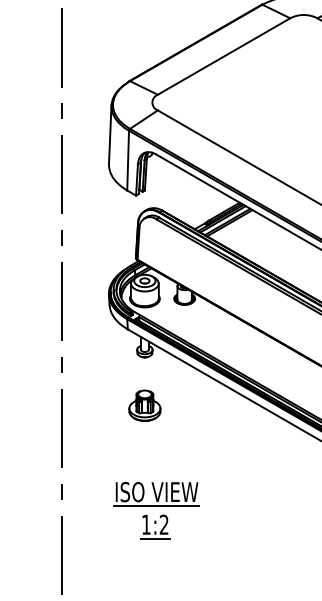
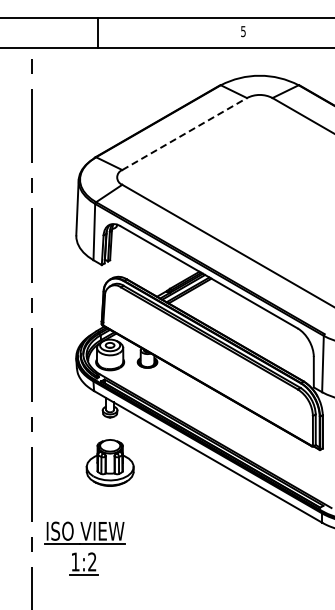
line: (223, 56) -> (184, 134), solid -> dashed
part: (144, 405) -> (109, 462), size x1.6
part: (155, 510) -> (84, 548), moved

